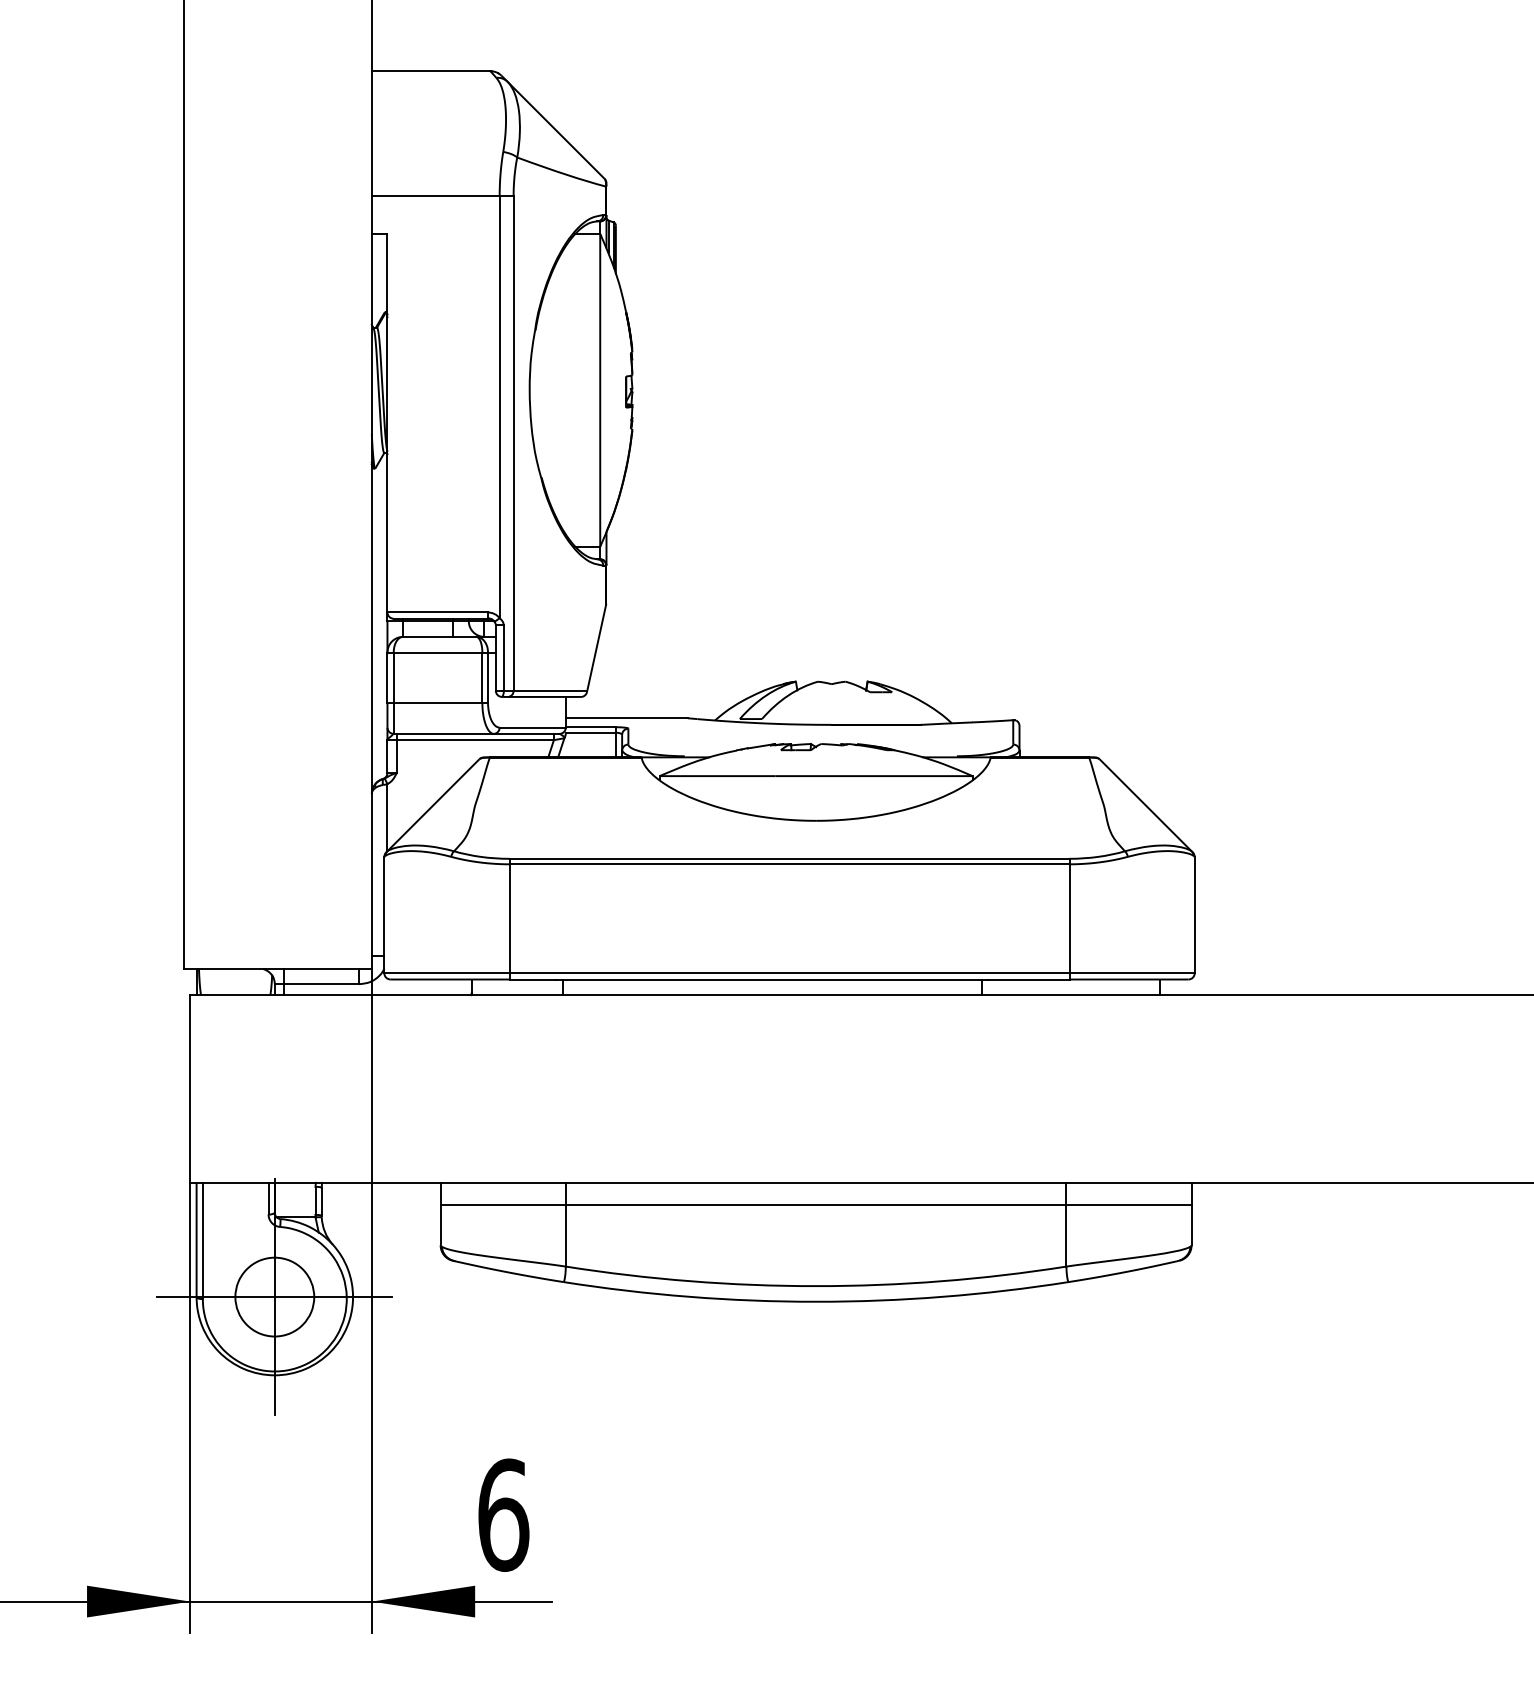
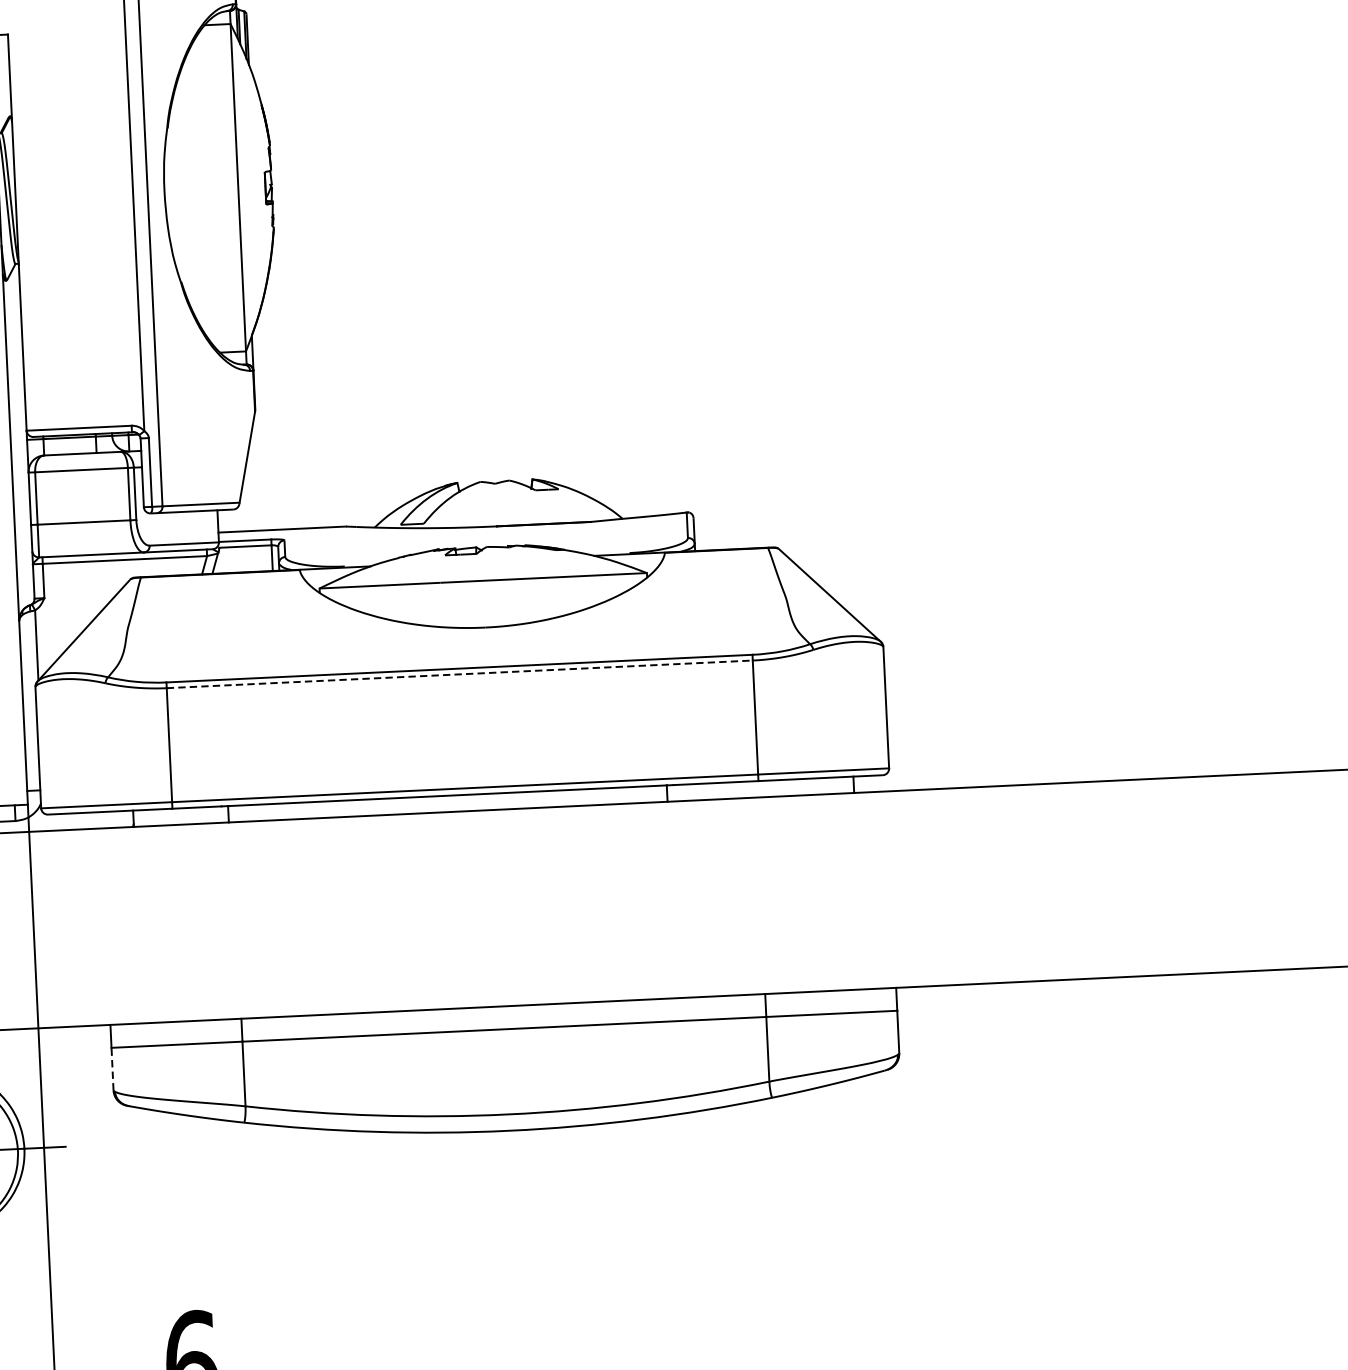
line: (790, 864) -> (460, 674), solid -> dashed
line: (440, 1224) -> (112, 1068), solid -> dashed

